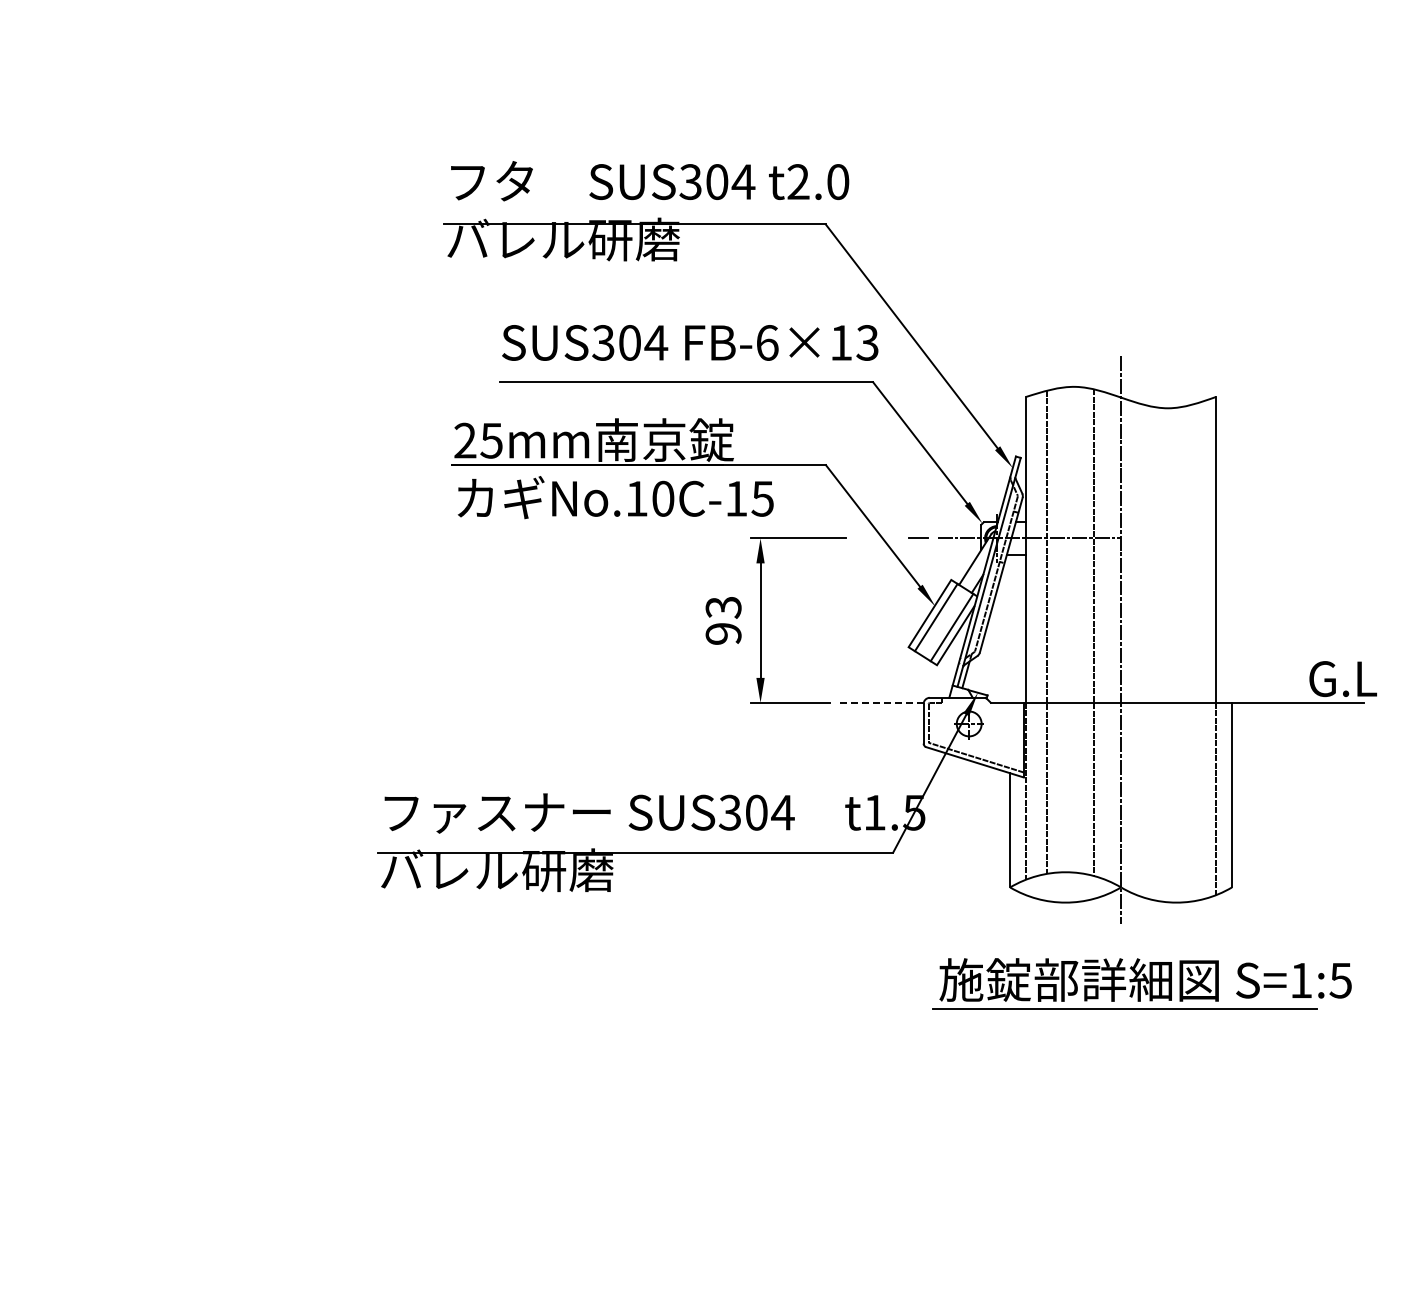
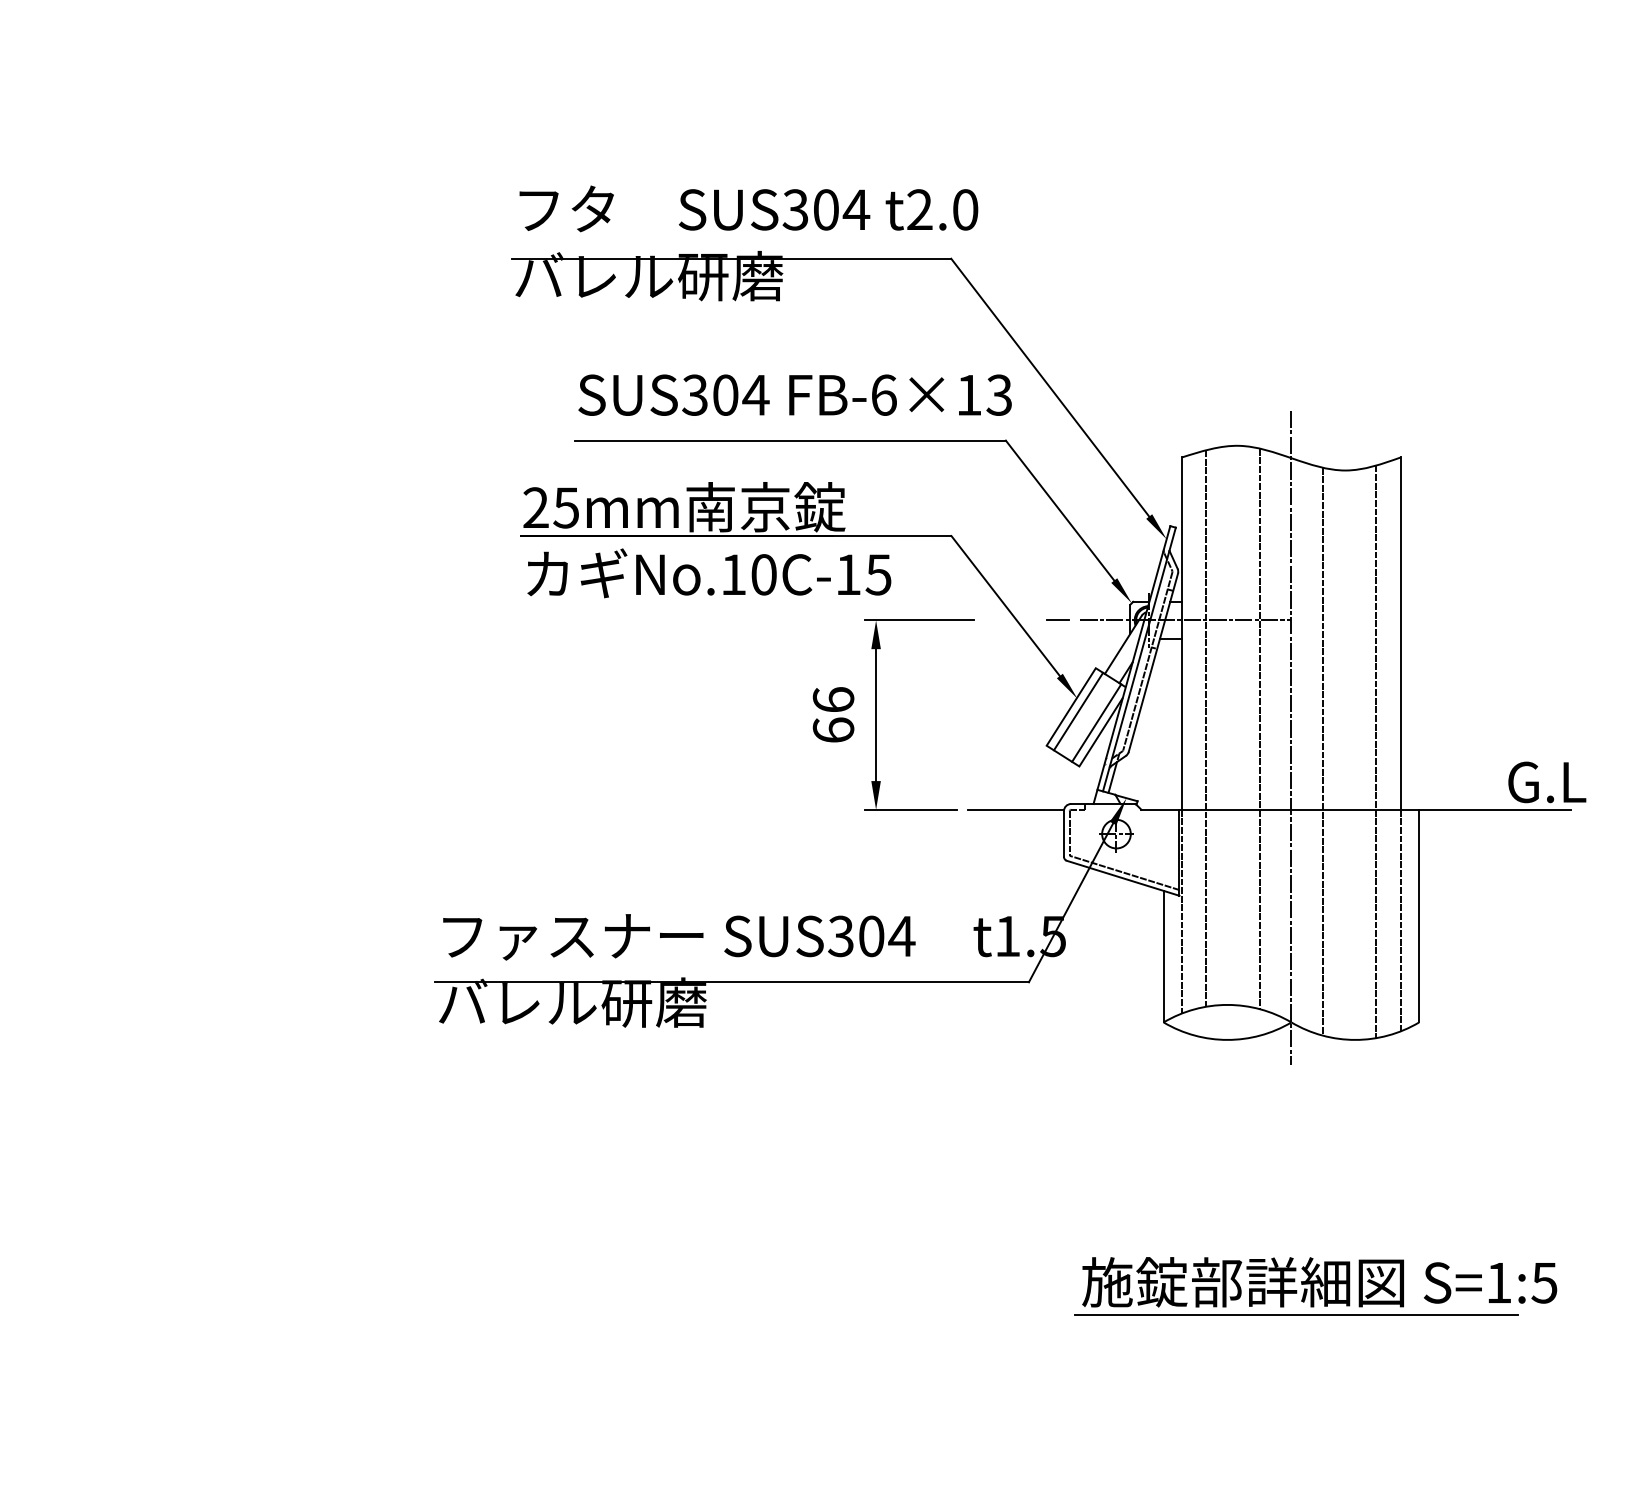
text: (723, 620) -> (833, 714), 93 -> 66
line: (1148, 651) -> (1322, 750), added
line: (1194, 652) -> (1375, 751), added
line: (882, 702) -> (1016, 809), dashed -> solid
part: (1141, 983) -> (1314, 1286), moved

